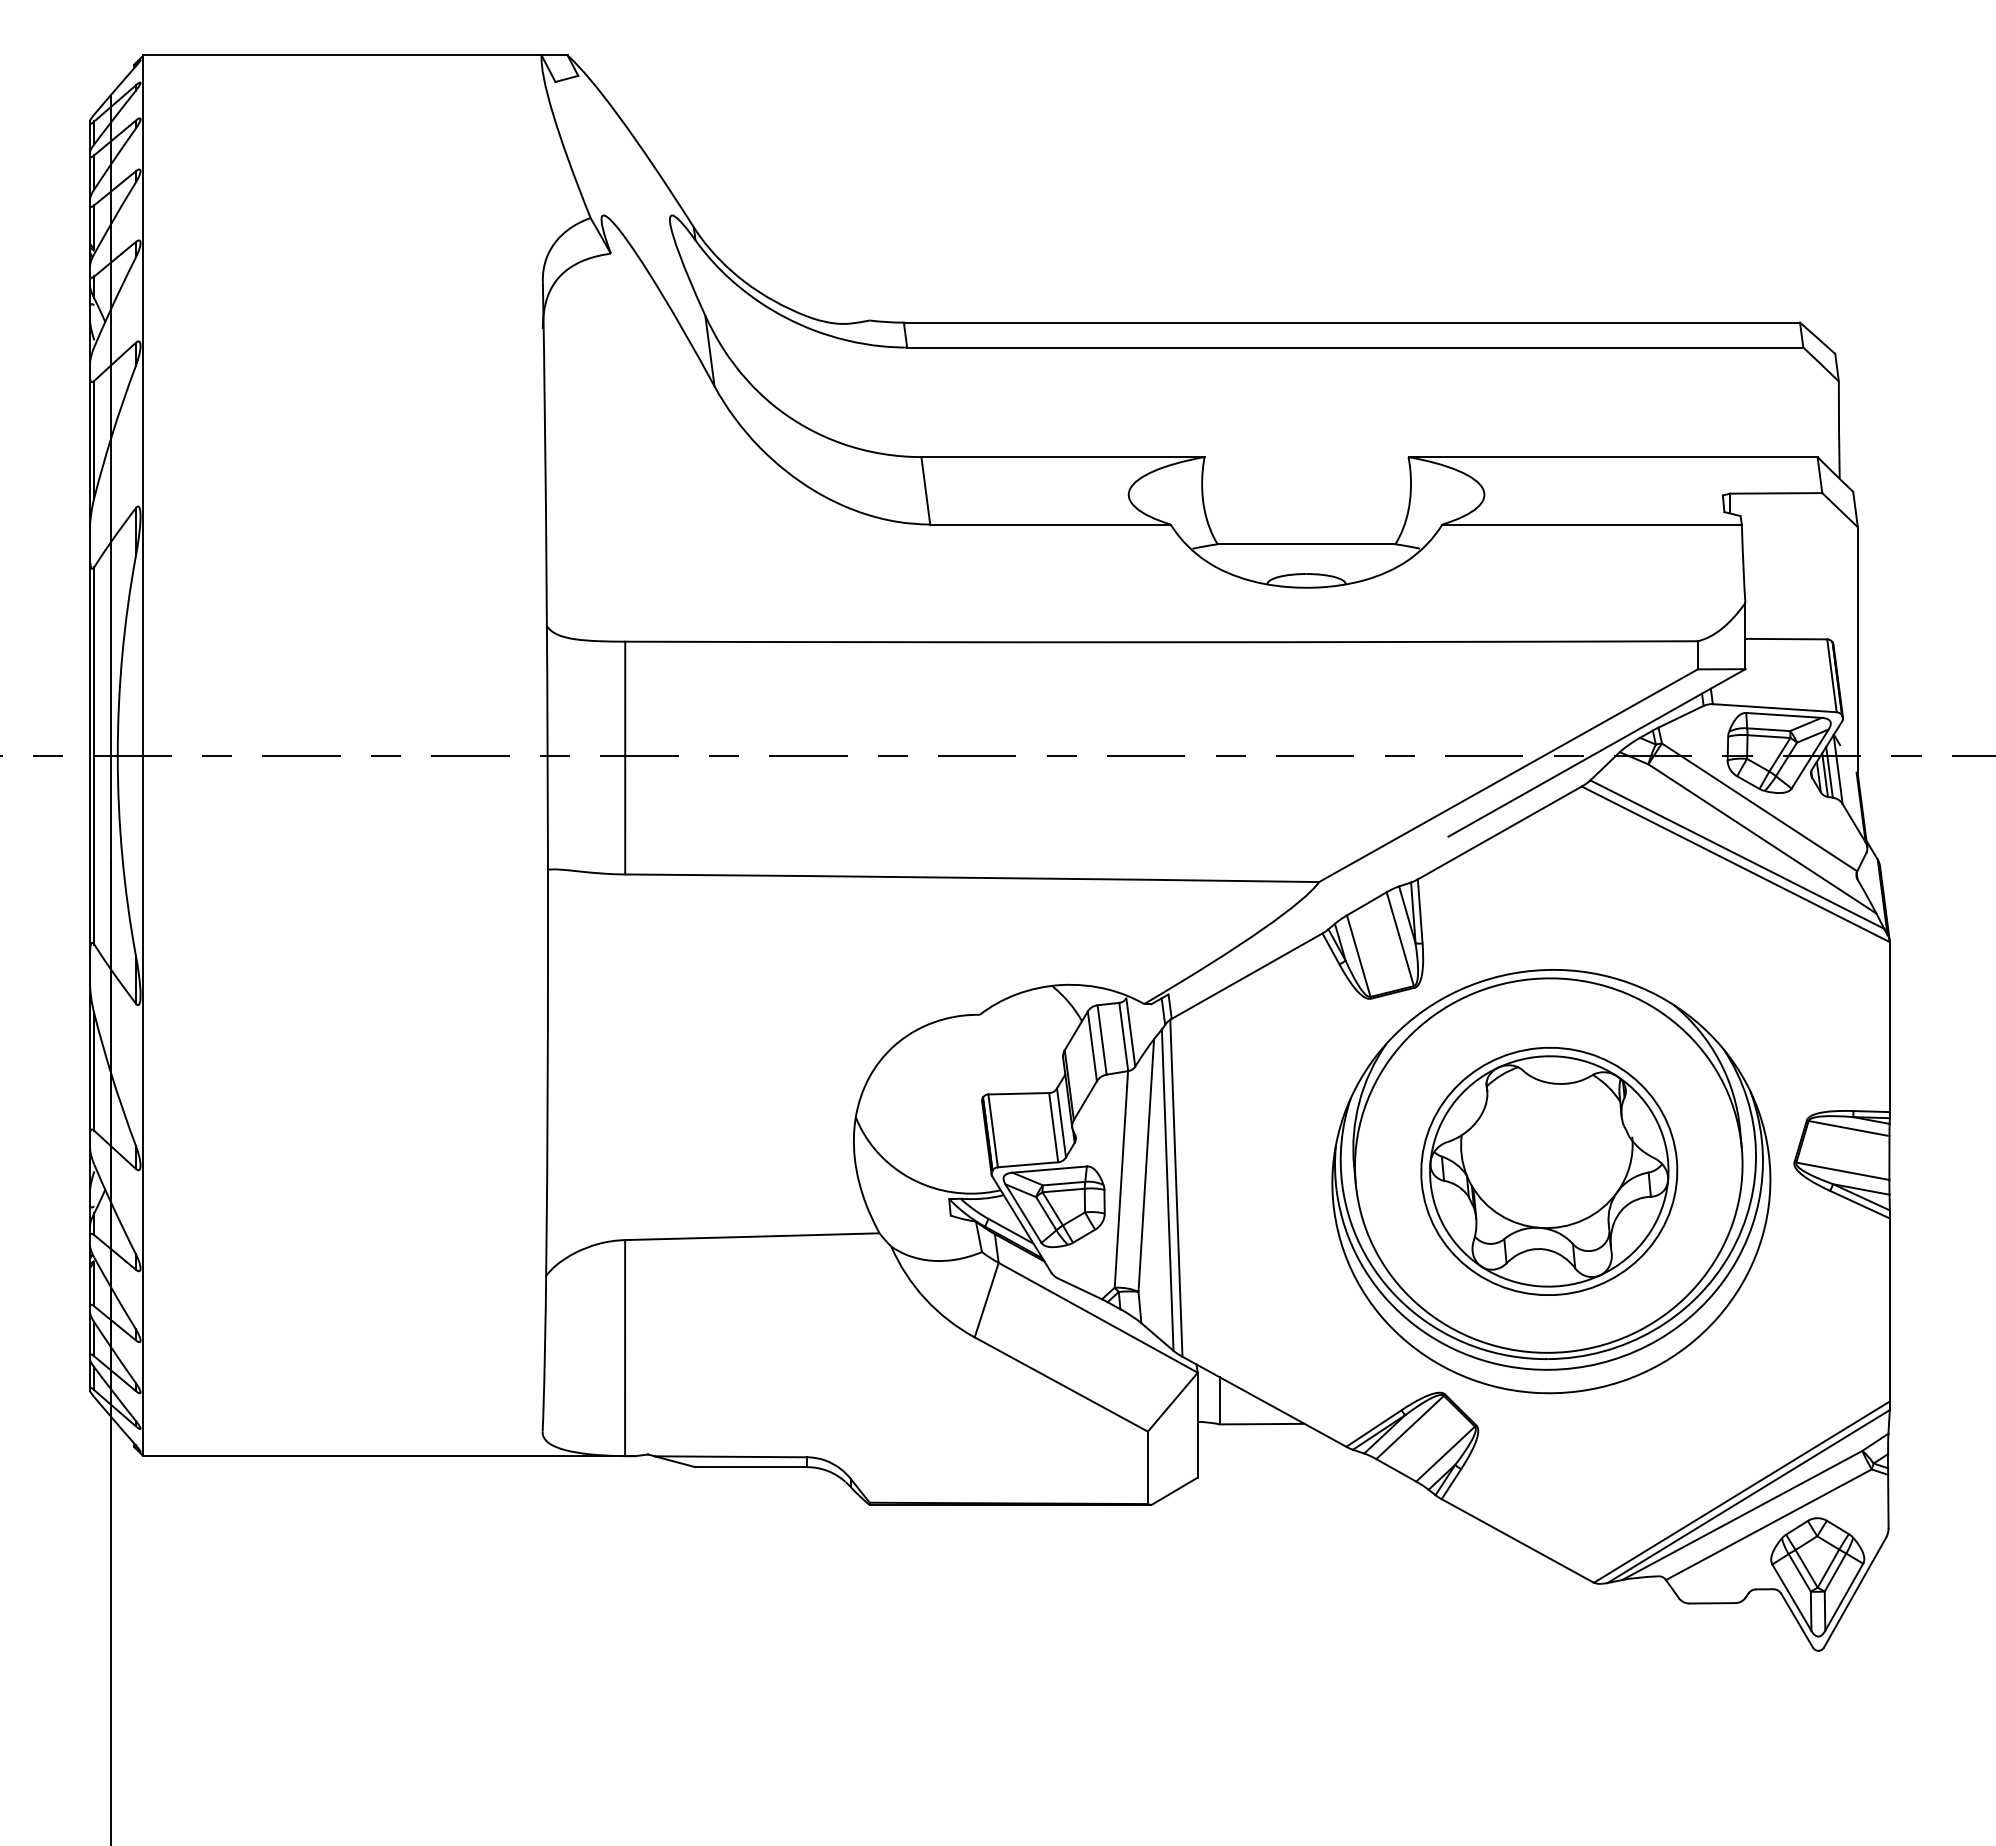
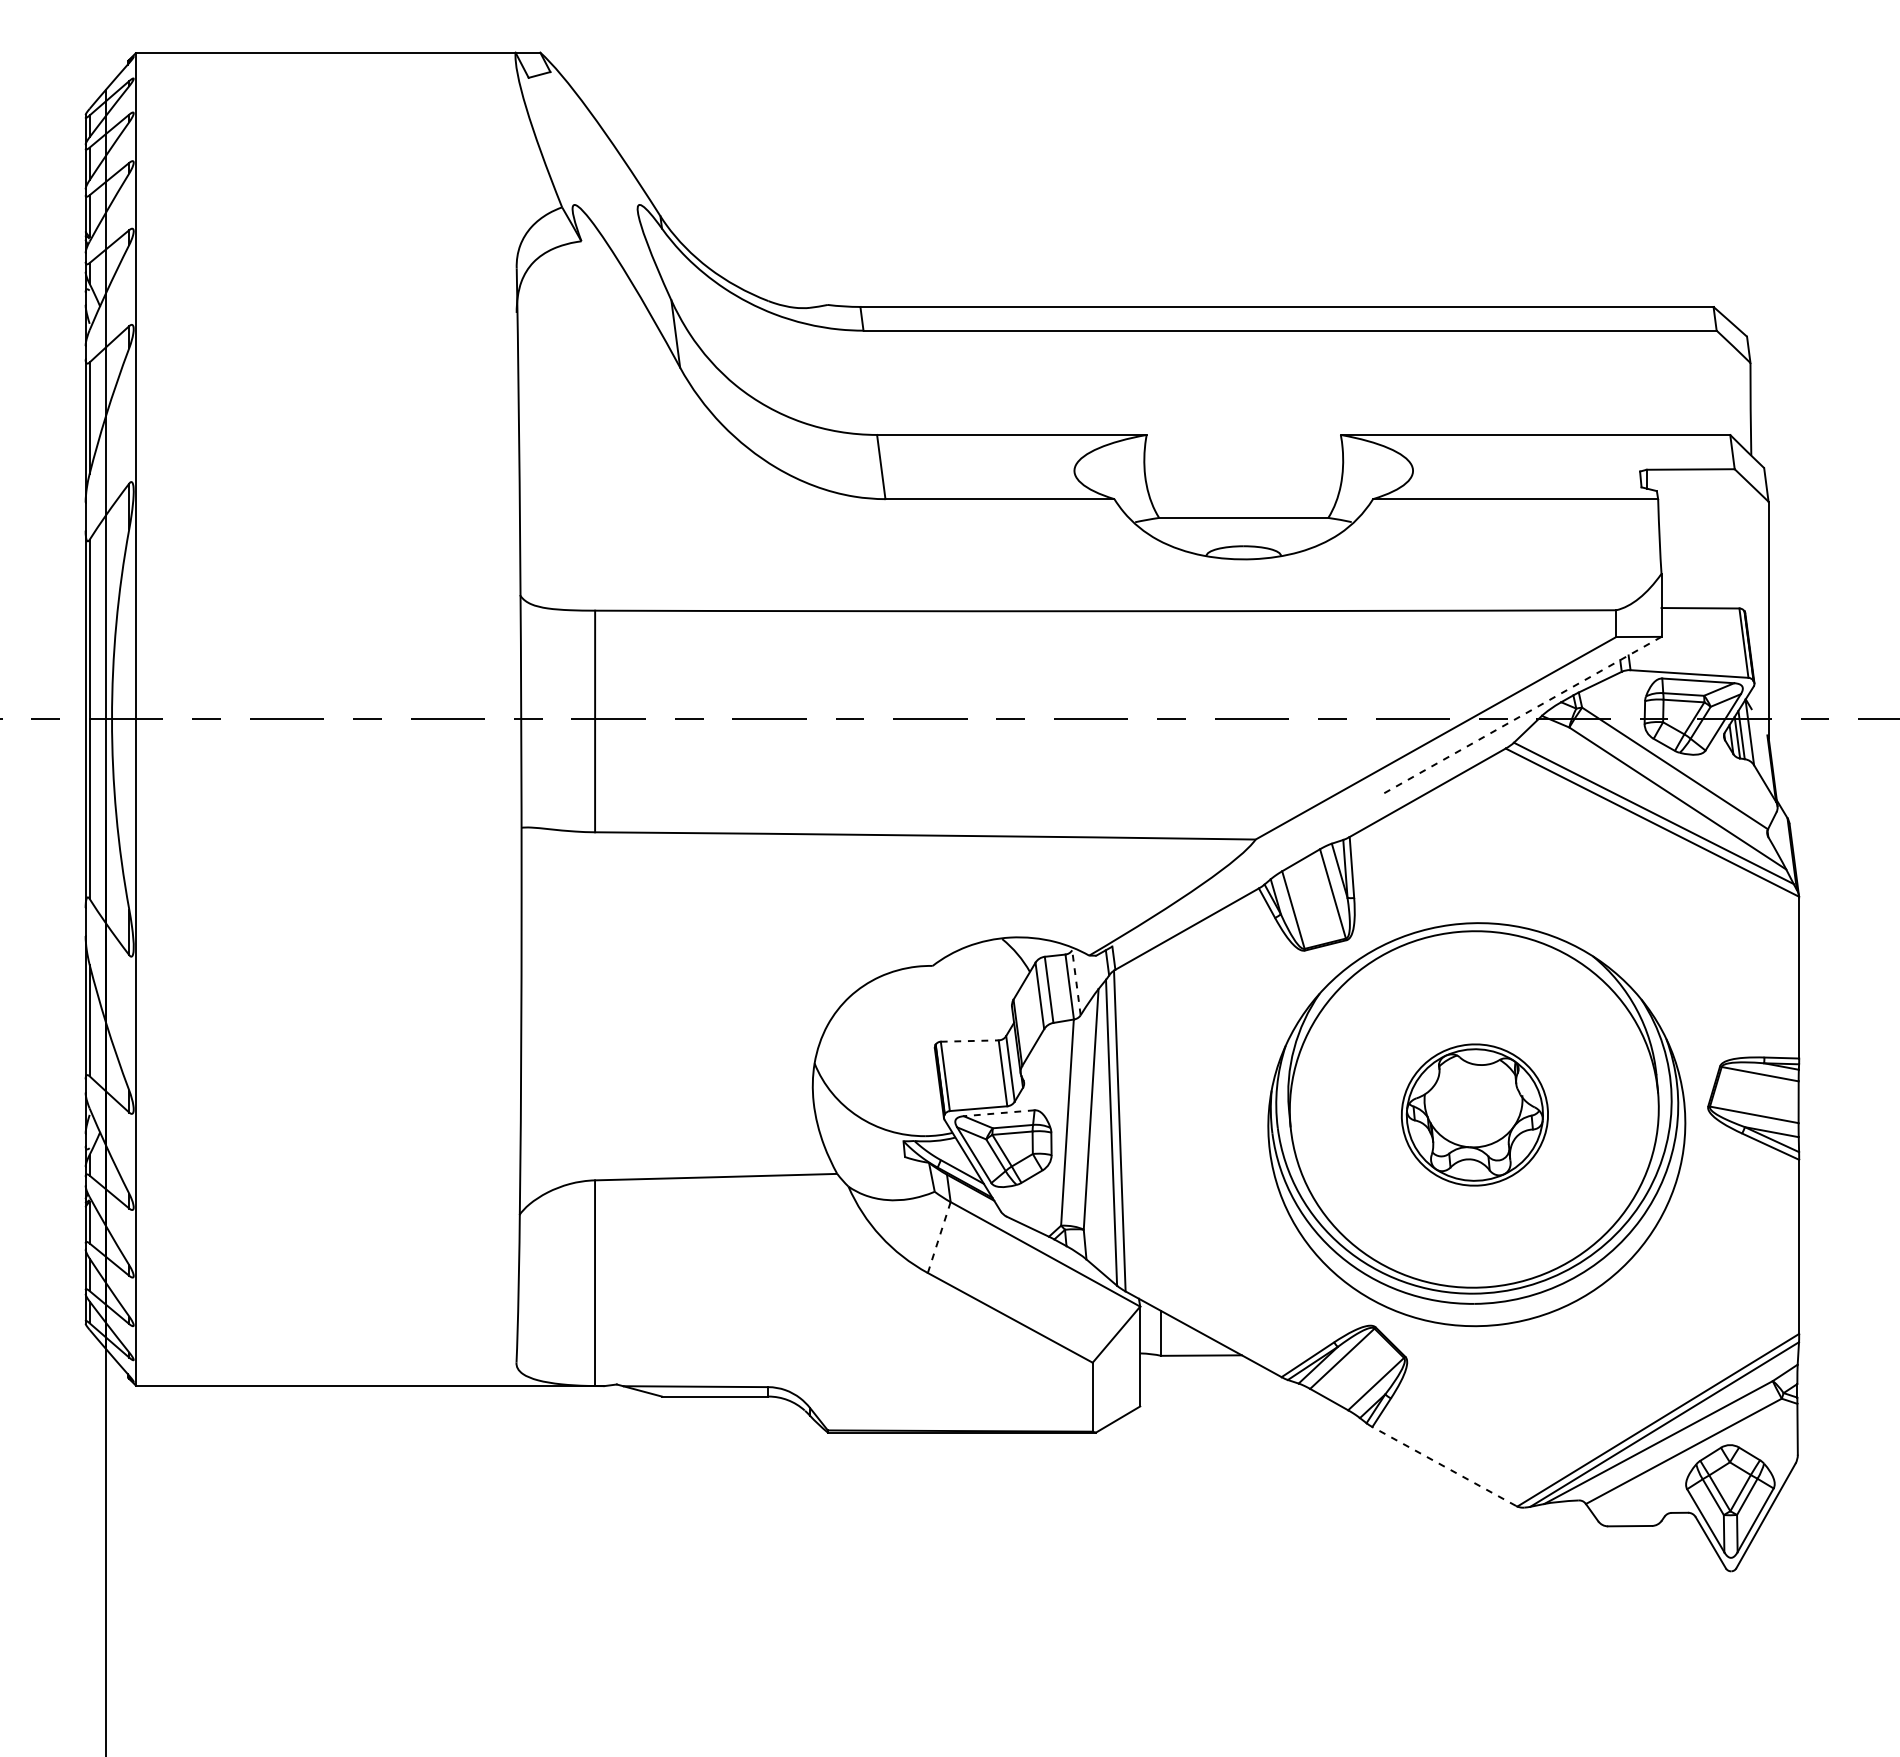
line: (1596, 753) -> (1519, 717), solid -> dashed
line: (1130, 1032) -> (1076, 982), solid -> dashed
line: (1019, 1093) -> (970, 1040), solid -> dashed
line: (1049, 1169) -> (999, 1113), solid -> dashed
part: (1549, 1171) -> (1475, 1115), size x0.6
line: (986, 1299) -> (939, 1236), solid -> dashed
line: (1516, 1540) -> (1443, 1466), solid -> dashed

